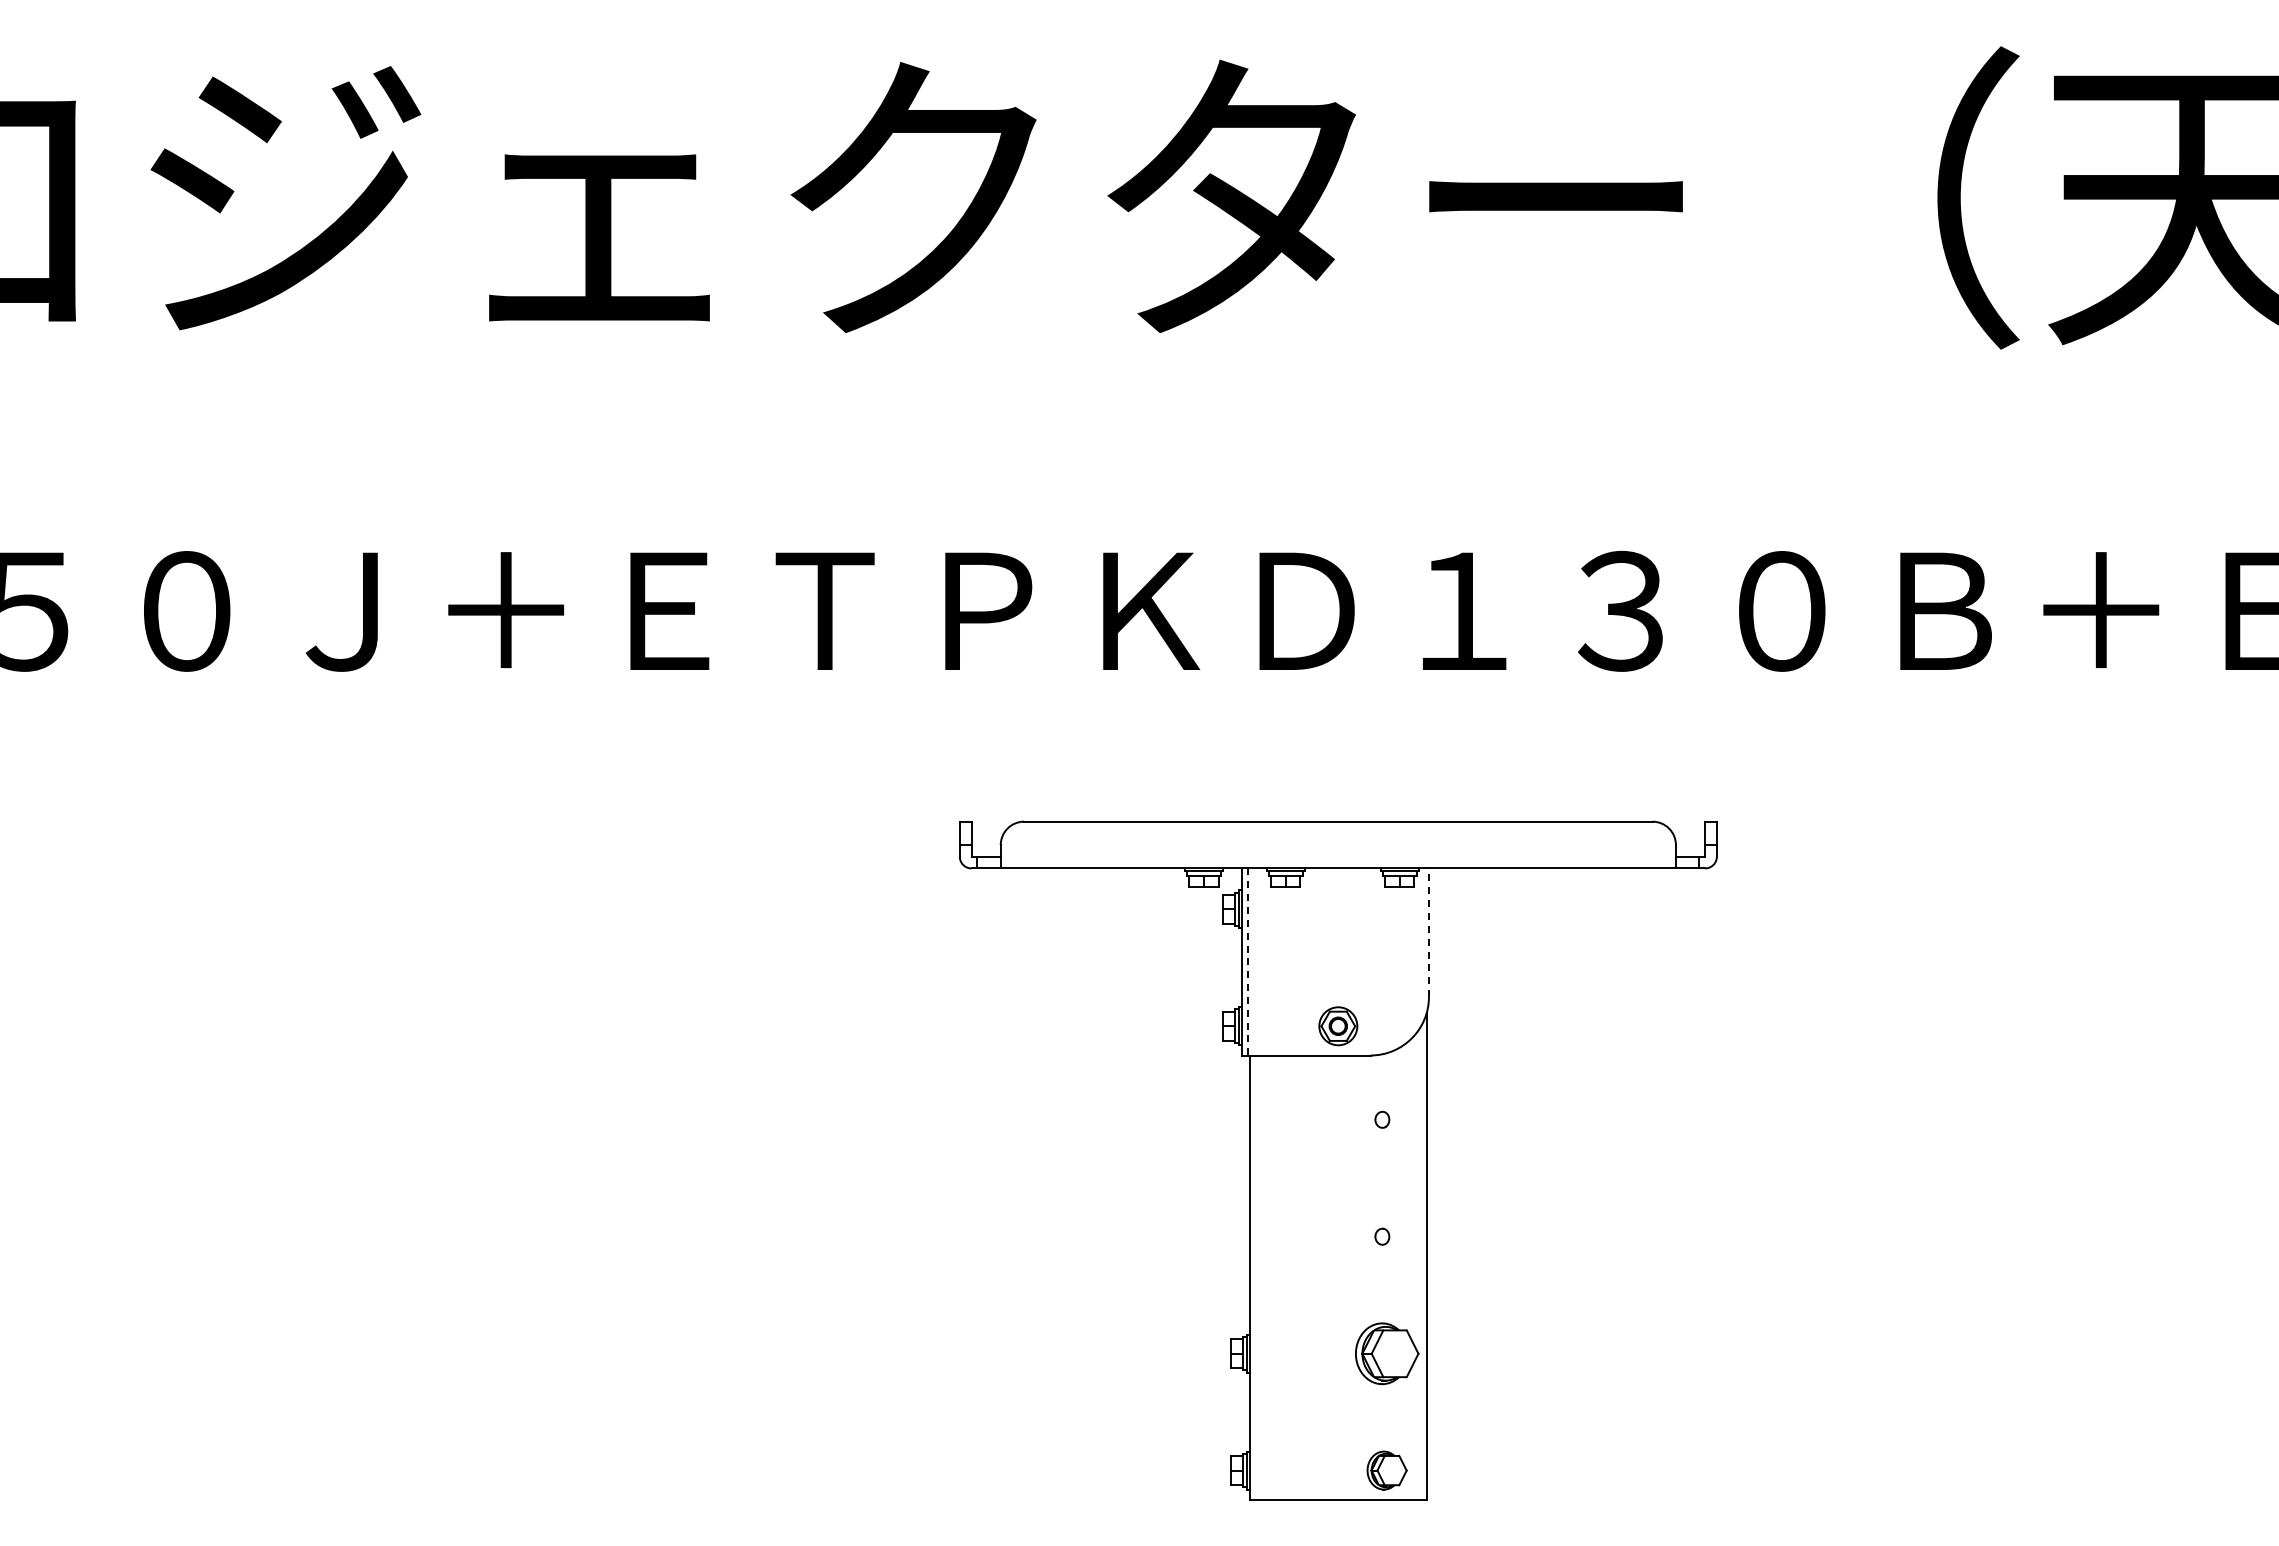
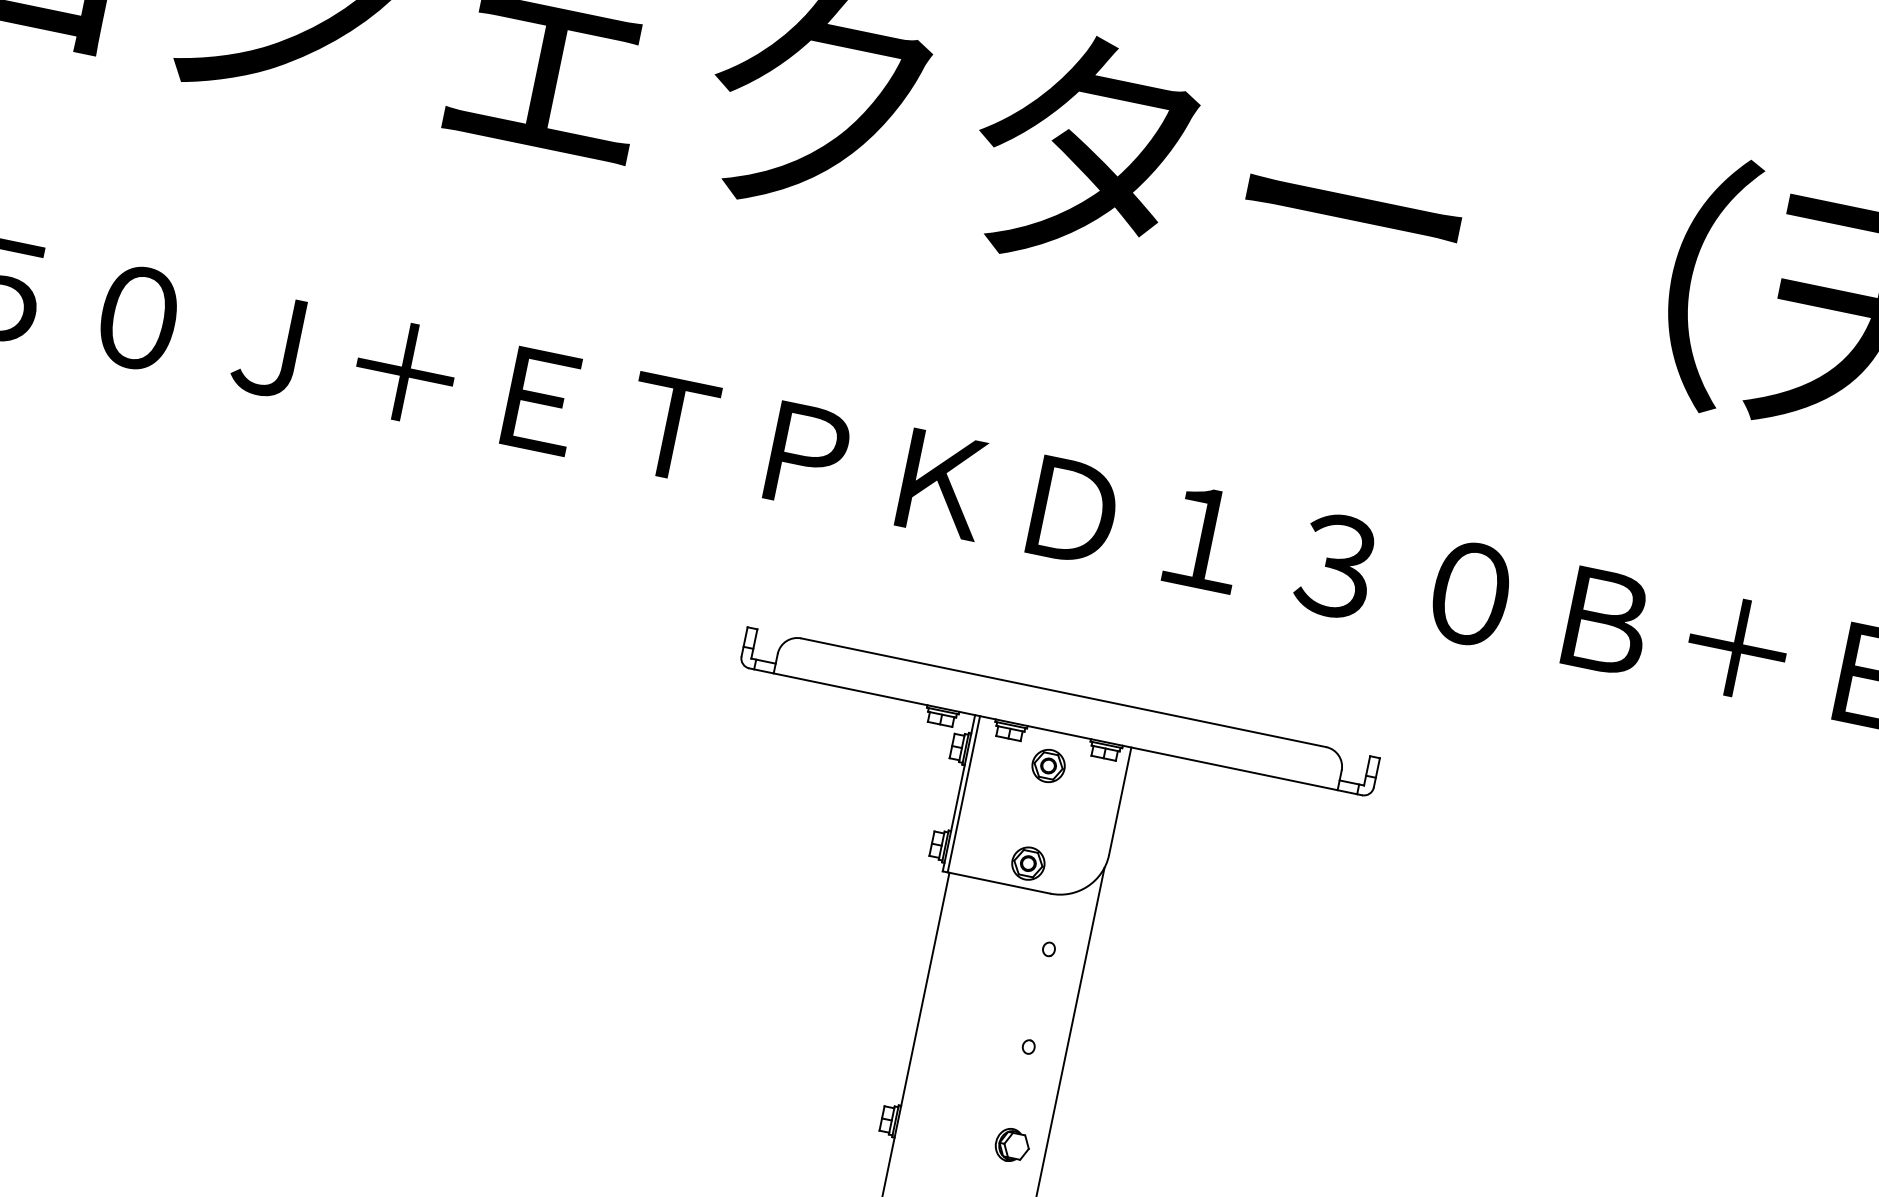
part: (1338, 909) -> (1048, 766), added
line: (1428, 932) -> (1119, 800), dashed -> solid
line: (1247, 961) -> (963, 793), dashed -> solid
part: (1386, 1353) -> (1012, 1145), size x0.62

